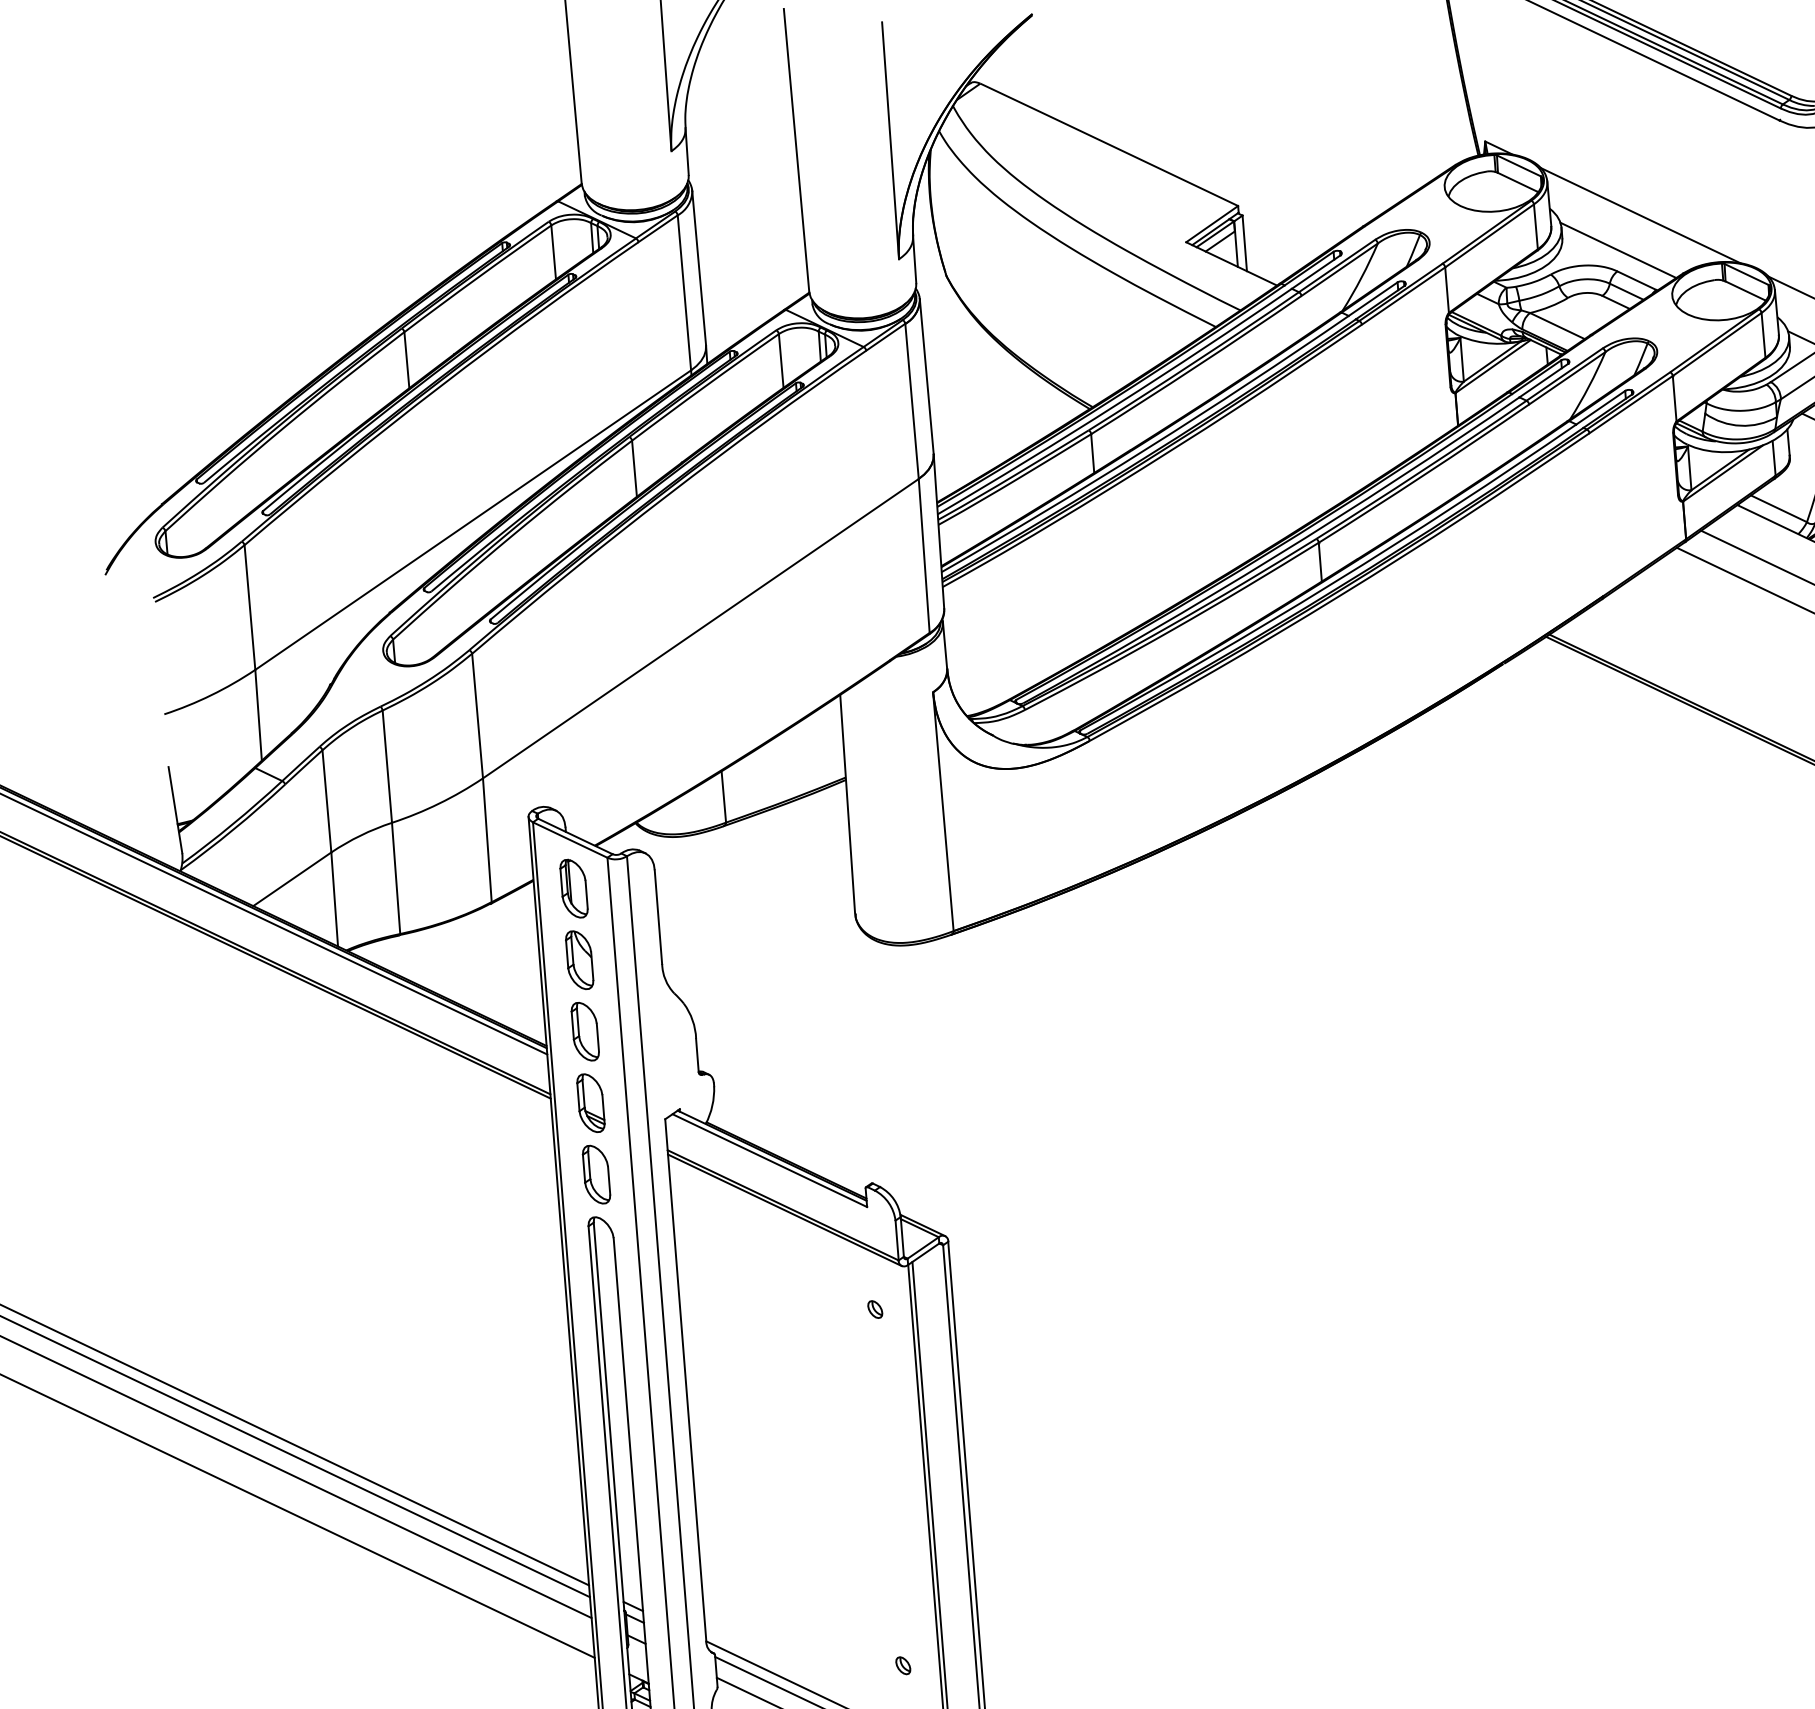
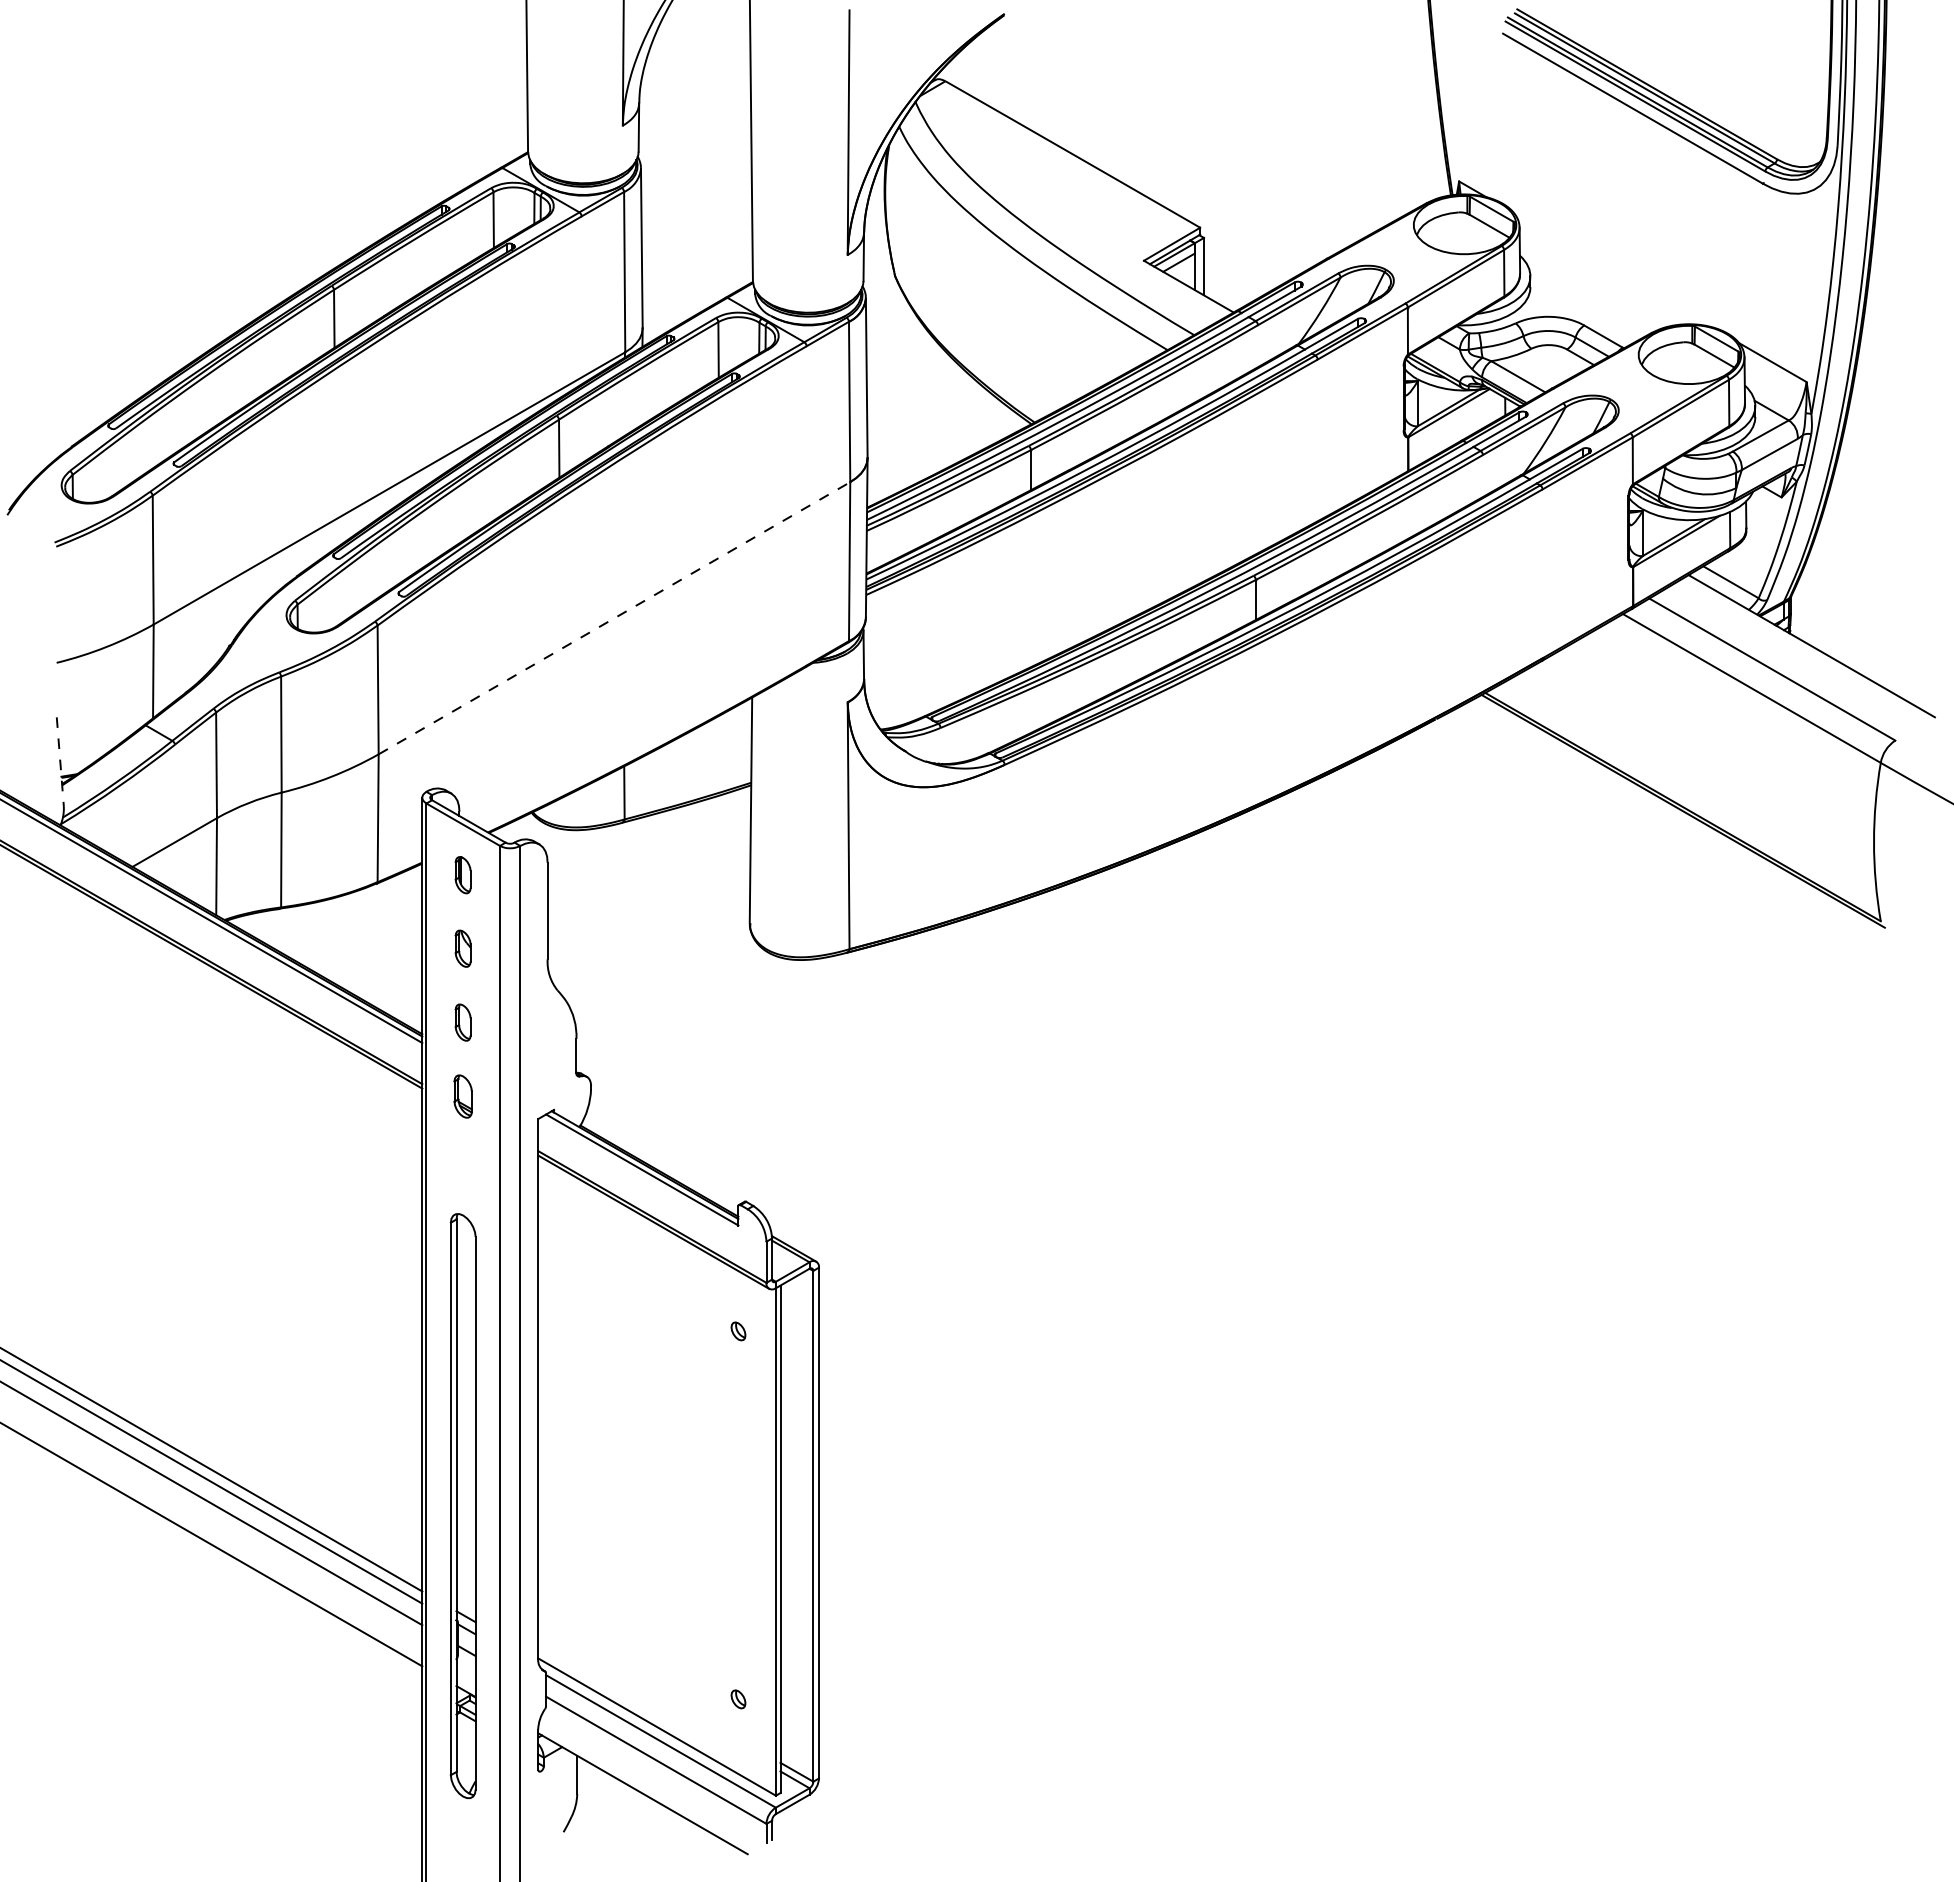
line: (1640, 216) -> (1612, 270), removed
line: (1617, 249) -> (1586, 303), removed
line: (700, 628) -> (614, 618), solid -> dashed
line: (175, 810) -> (60, 762), solid -> dashed
part: (573, 889) -> (462, 875), size x0.6
part: (578, 959) -> (462, 948), size x0.6
part: (584, 1031) -> (462, 1022), size x0.6
part: (590, 1103) -> (462, 1096), size x0.7
part: (595, 1174) -> (462, 1170), removed

